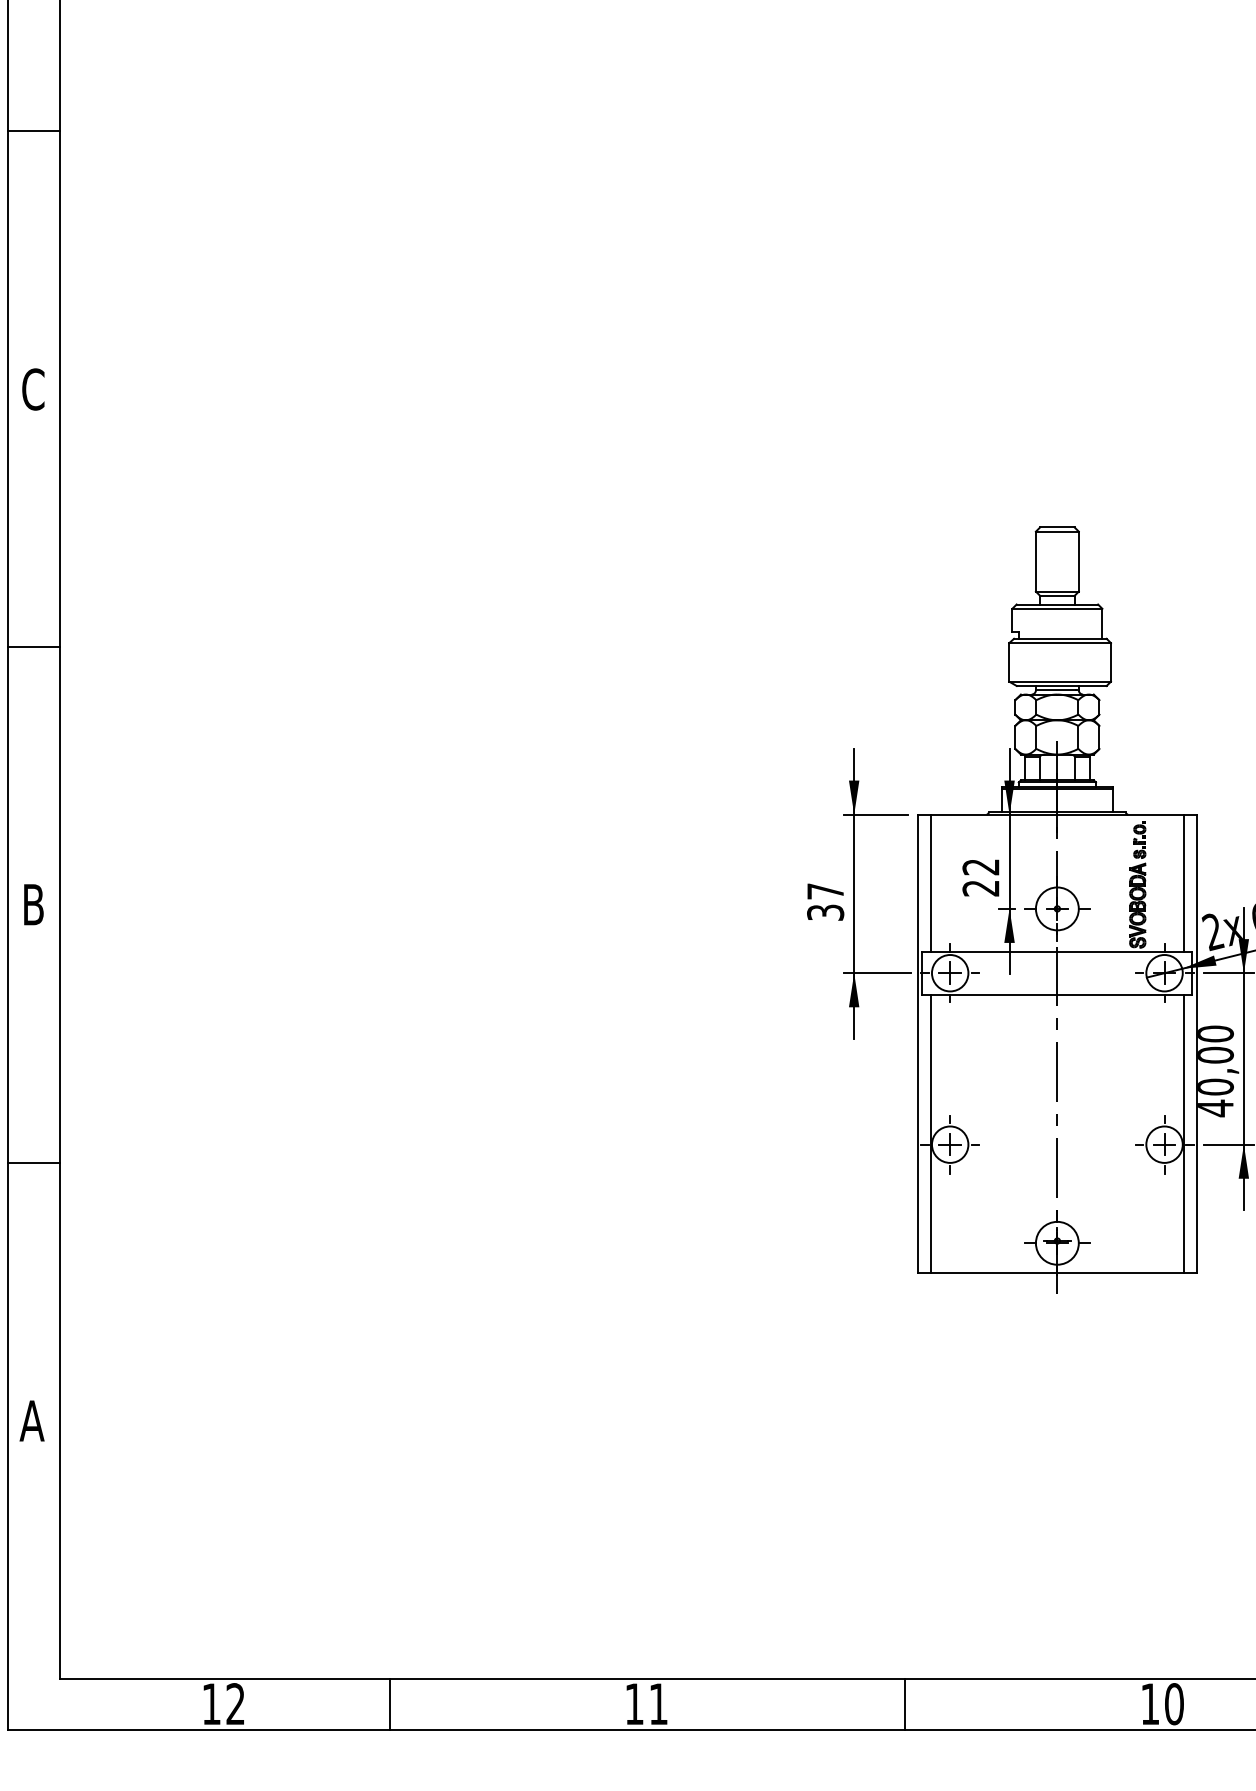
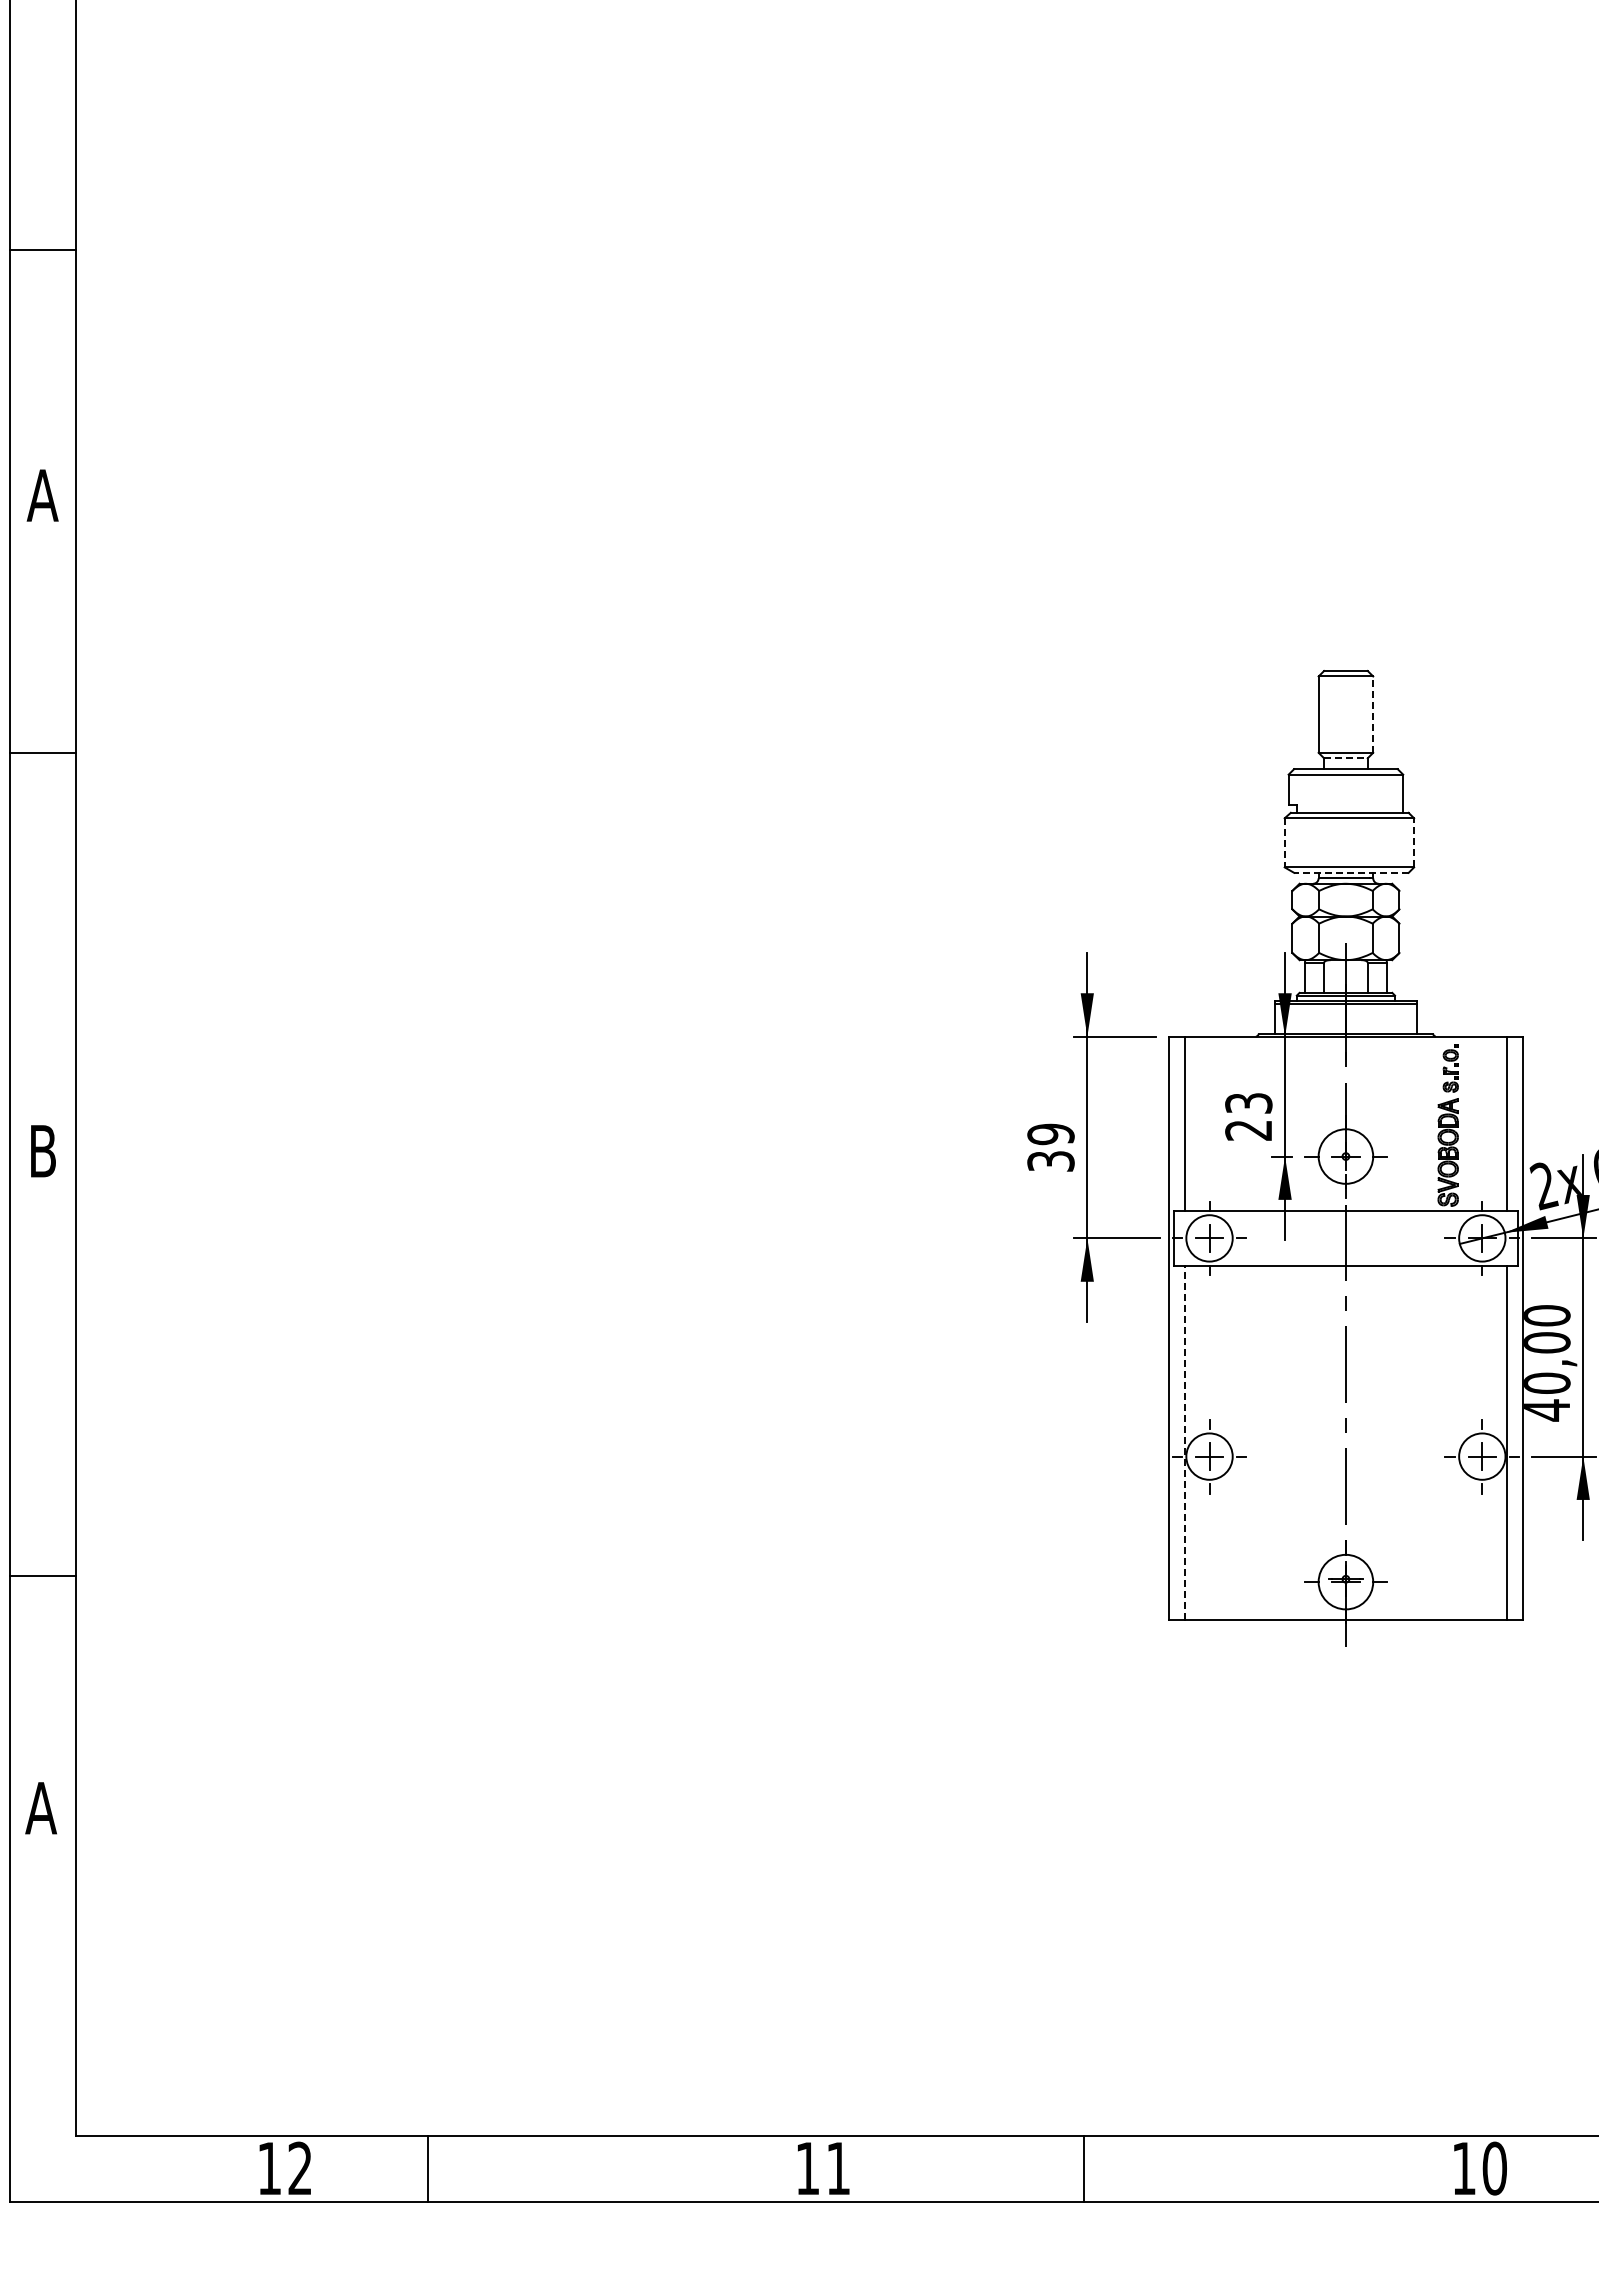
line: (33, 130) -> (43, 249), moved
text: (33, 389) -> (42, 495), C -> A
line: (1079, 561) -> (1373, 714), solid -> dashed
line: (1057, 596) -> (1345, 758), solid -> dashed
line: (33, 647) -> (43, 753), moved
line: (1009, 662) -> (1284, 842), solid -> dashed
line: (1111, 662) -> (1414, 842), solid -> dashed
line: (1060, 685) -> (1350, 872), solid -> dashed
text: (980, 867) -> (1248, 1103), 22 -> 23
text: (825, 891) -> (1050, 1134), 37 -> 39
line: (930, 1133) -> (1184, 1442), solid -> dashed
line: (33, 1162) -> (43, 1575), moved
line: (389, 1704) -> (428, 2168), moved
line: (905, 1704) -> (1084, 2168), moved

